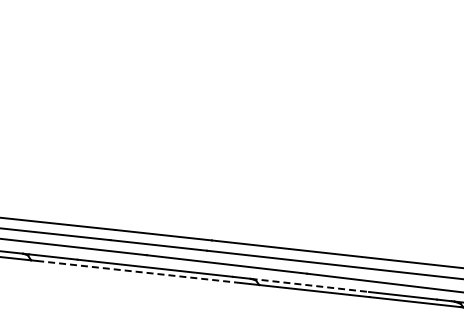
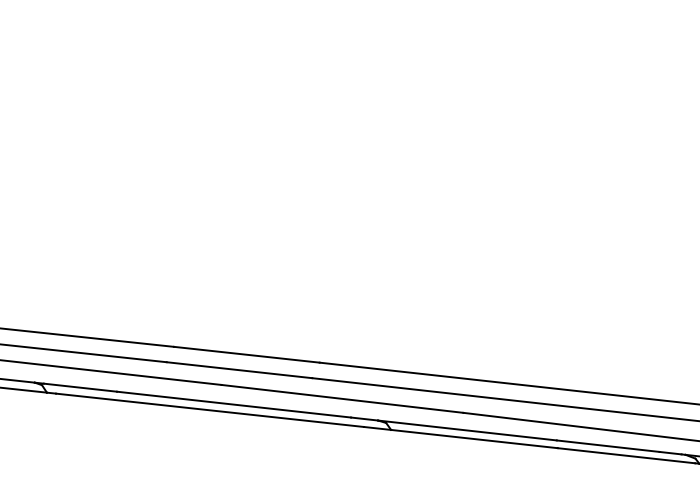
line: (139, 272) -> (210, 411), dashed -> solid
line: (309, 285) -> (466, 430), dashed -> solid

